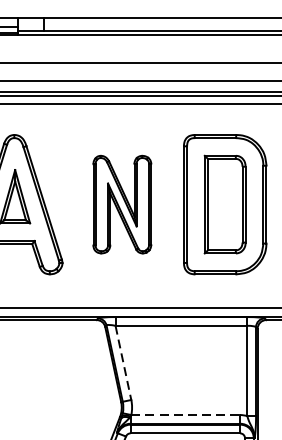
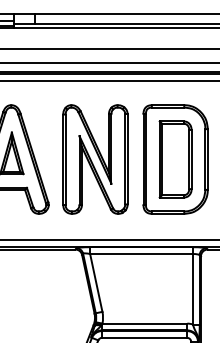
part: (122, 204) -> (95, 159), size x1.43
line: (123, 362) -> (96, 282), dashed -> solid
line: (186, 414) -> (145, 323), dashed -> solid

